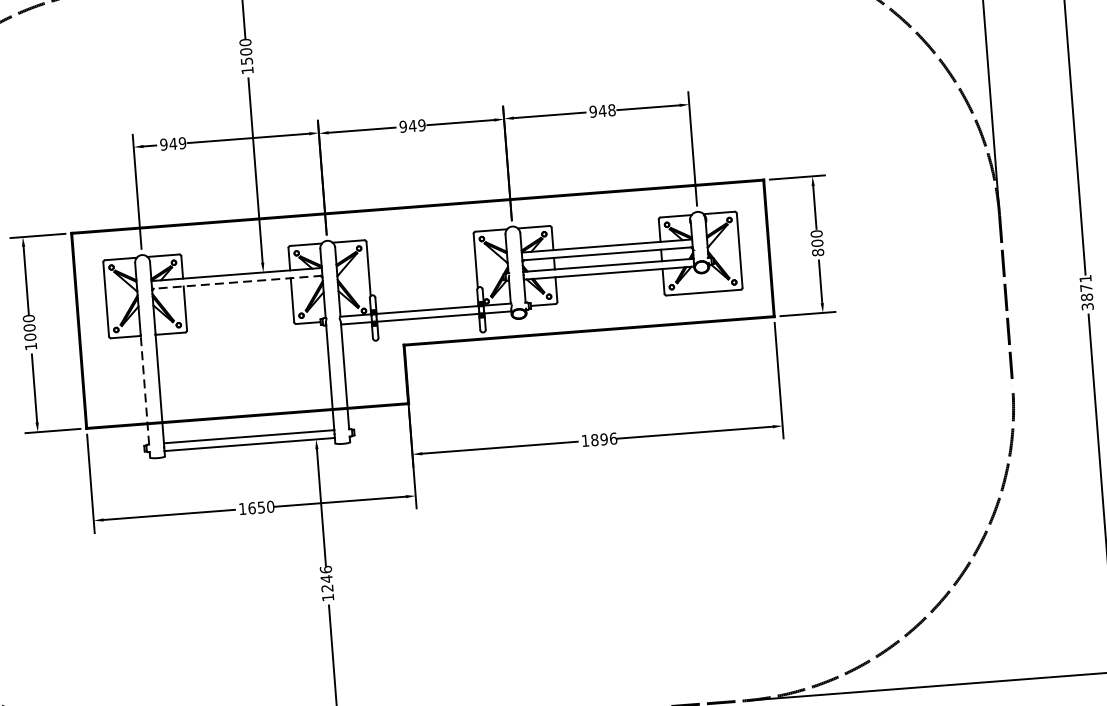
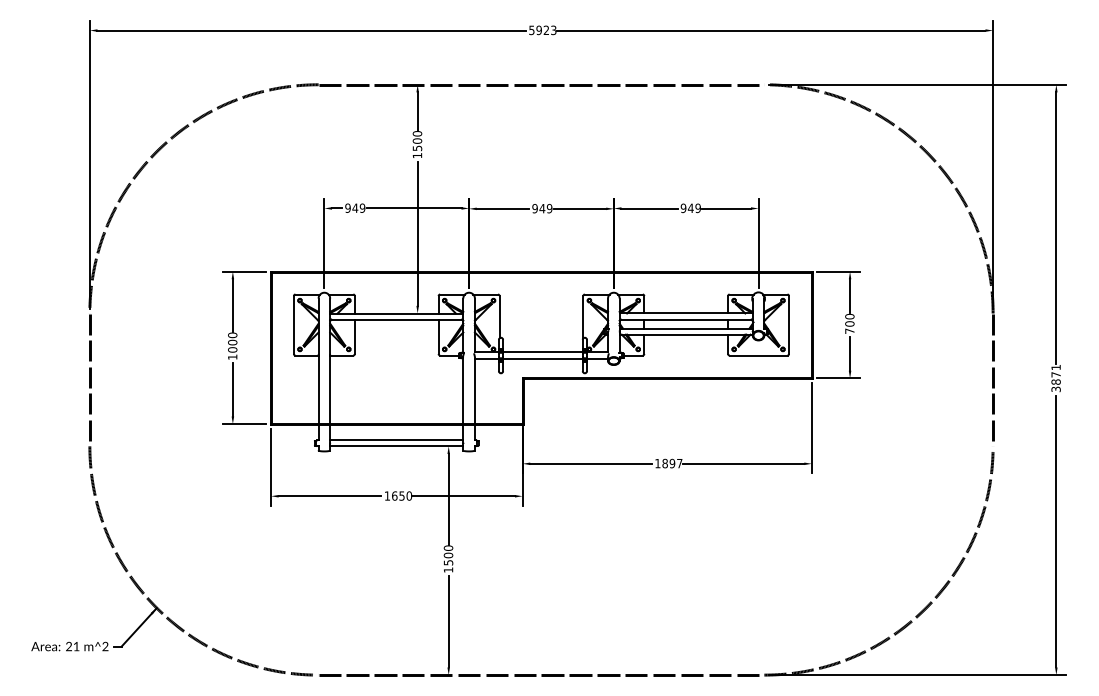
text: (610, 109) -> (697, 207), 948 -> 949
text: (817, 251) -> (849, 330), 800 -> 700
line: (236, 282) -> (396, 319), dashed -> solid
line: (144, 389) -> (318, 397), dashed -> solid
text: (613, 438) -> (679, 463), 1896 -> 1897
text: (326, 579) -> (448, 555), 1246 -> 1500

